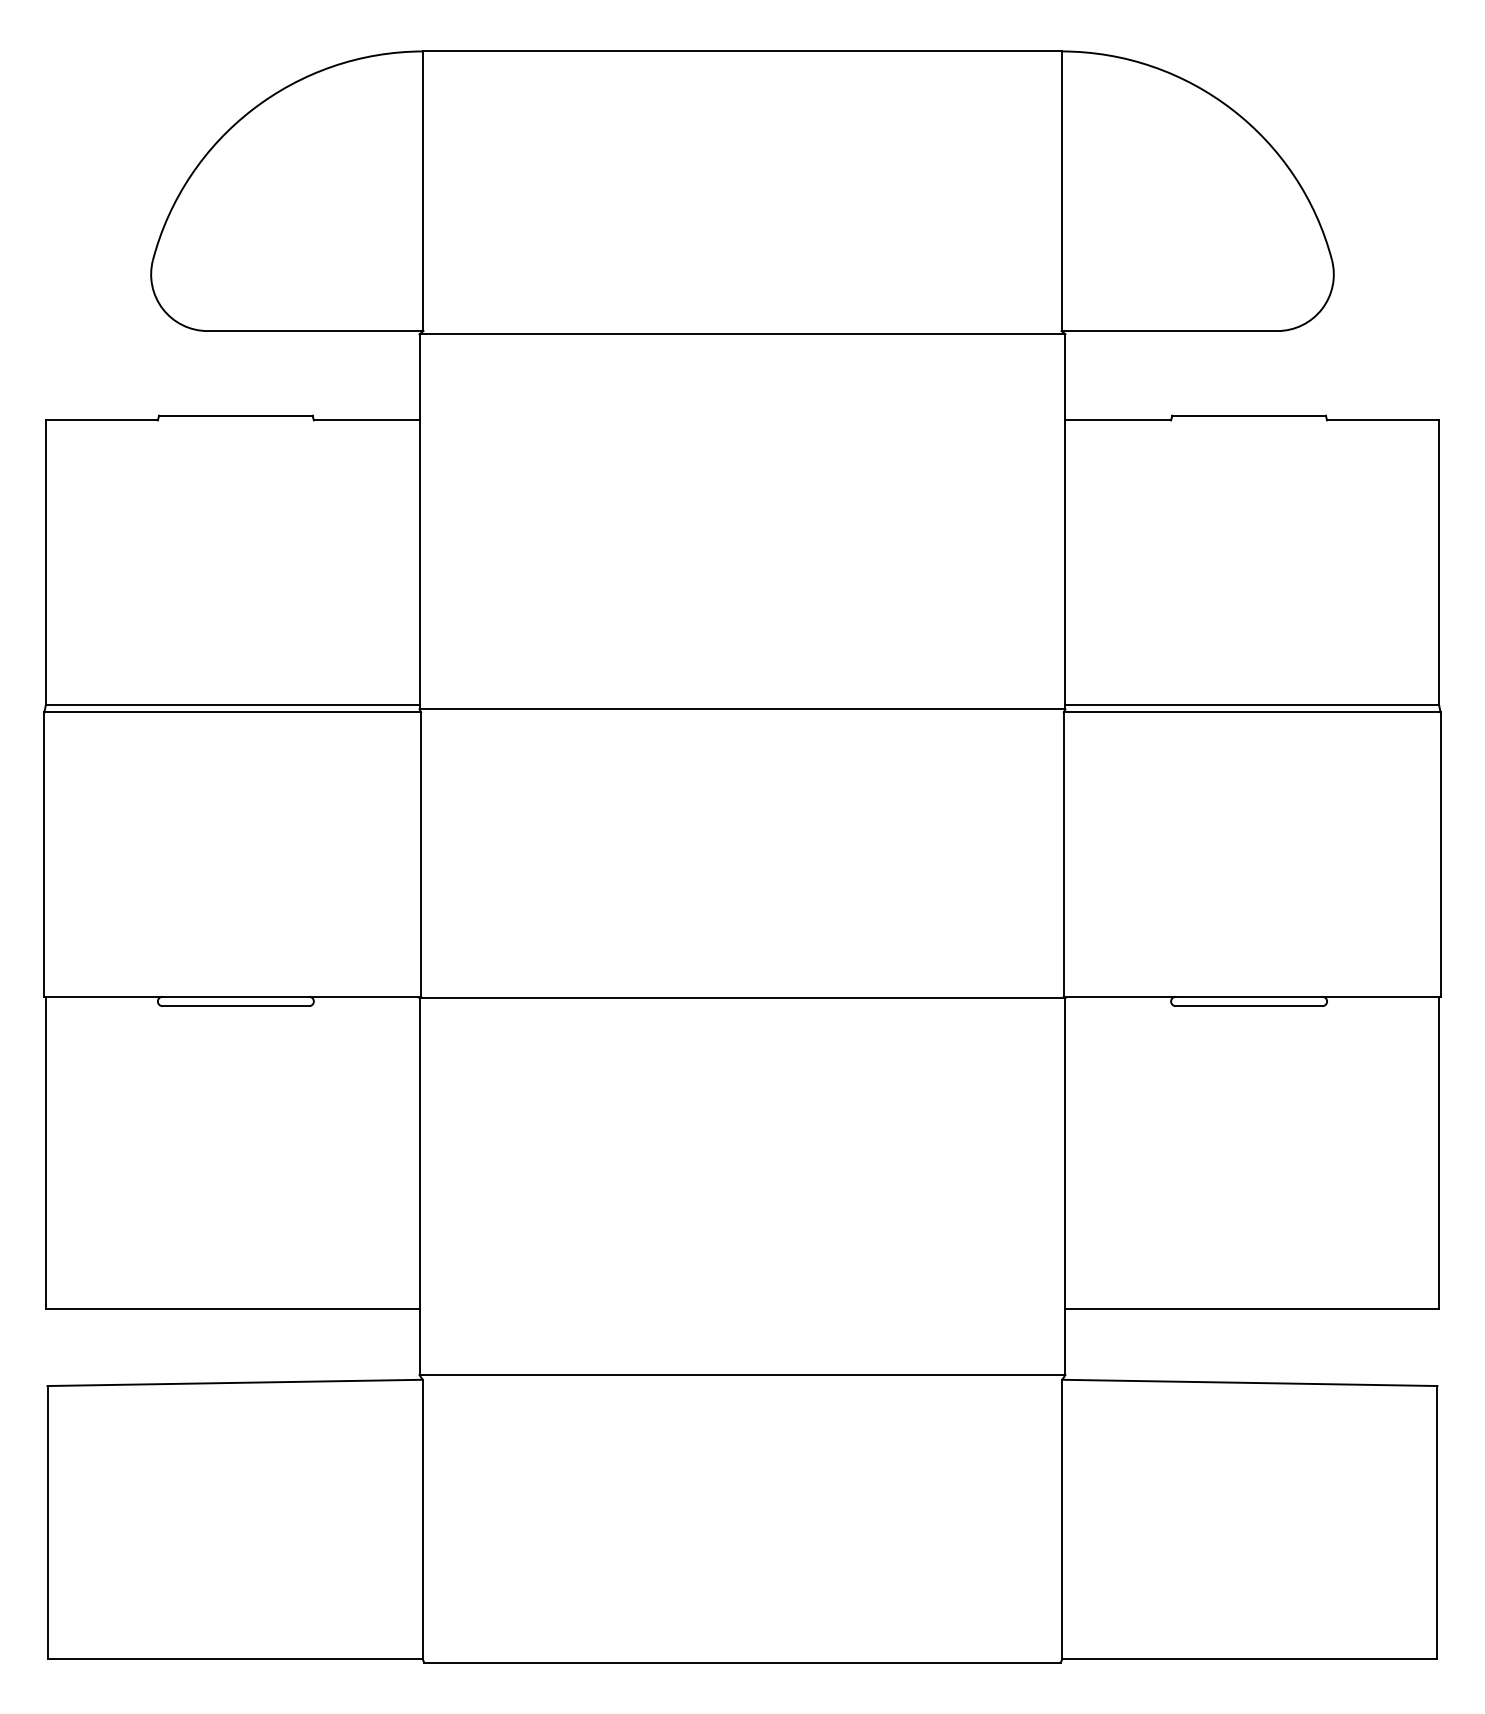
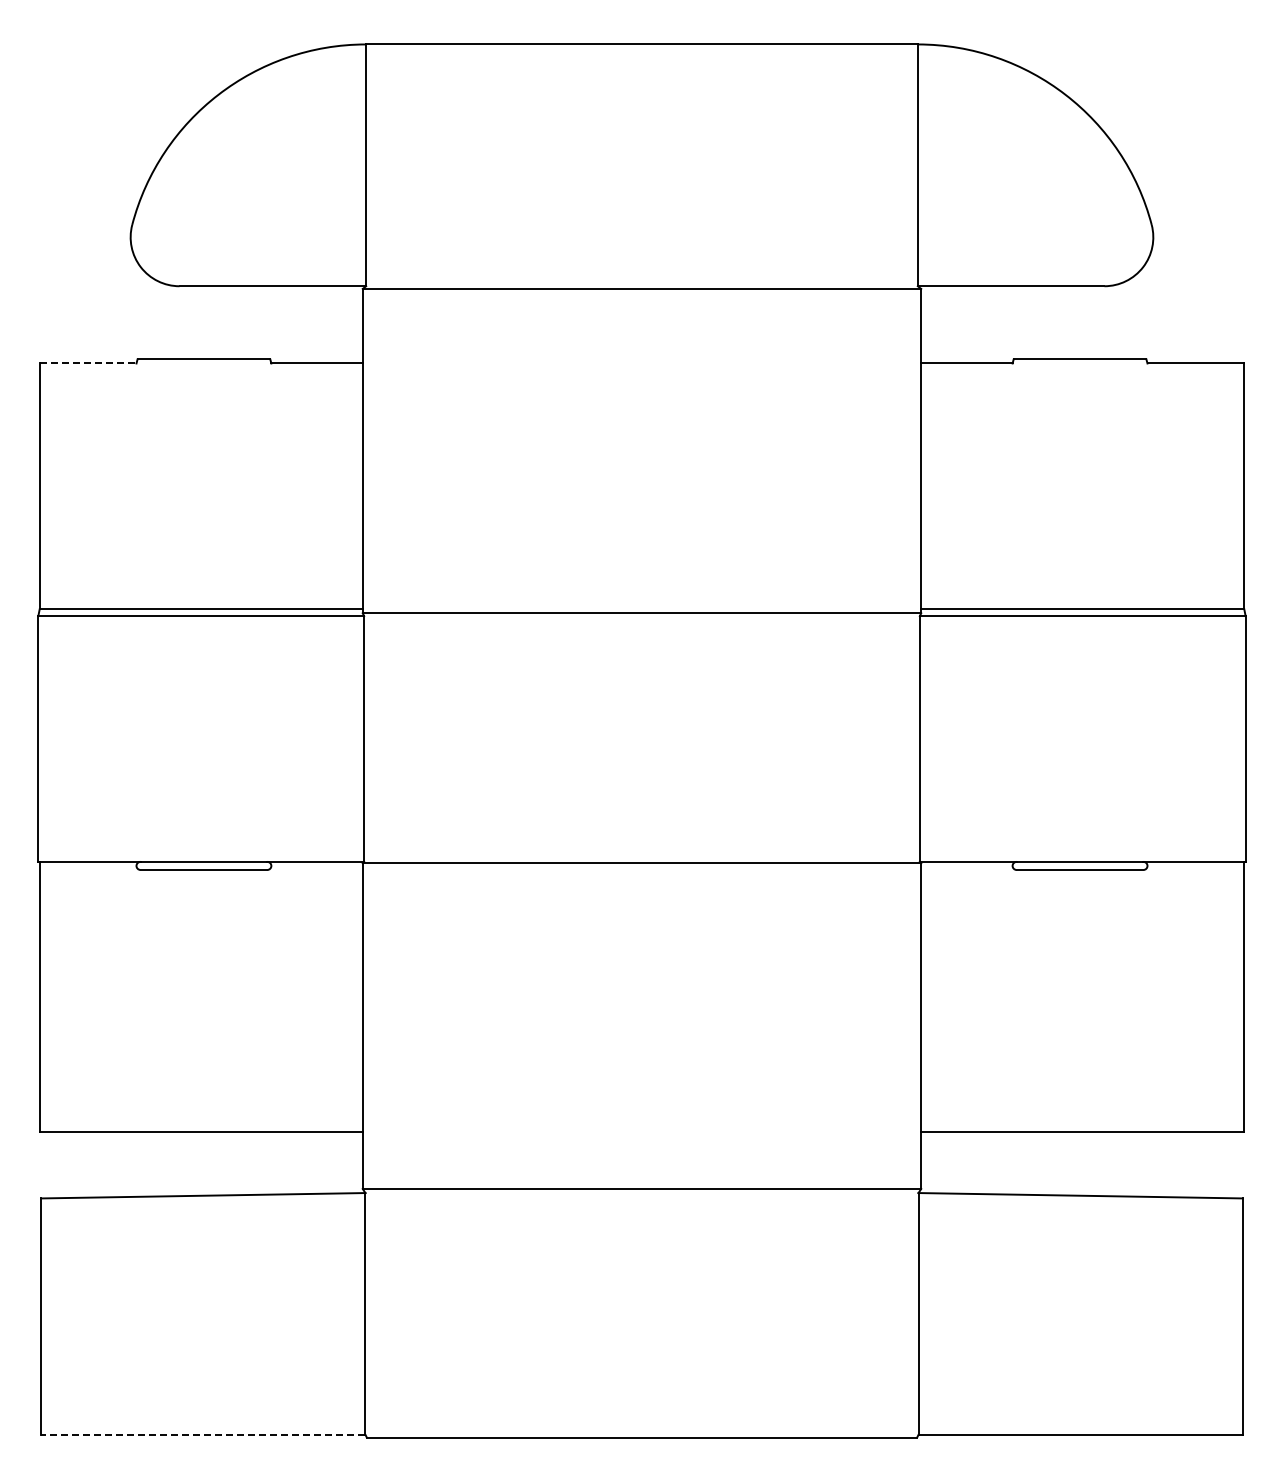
line: (102, 420) -> (88, 363), solid -> dashed
line: (234, 1659) -> (202, 1434), solid -> dashed

